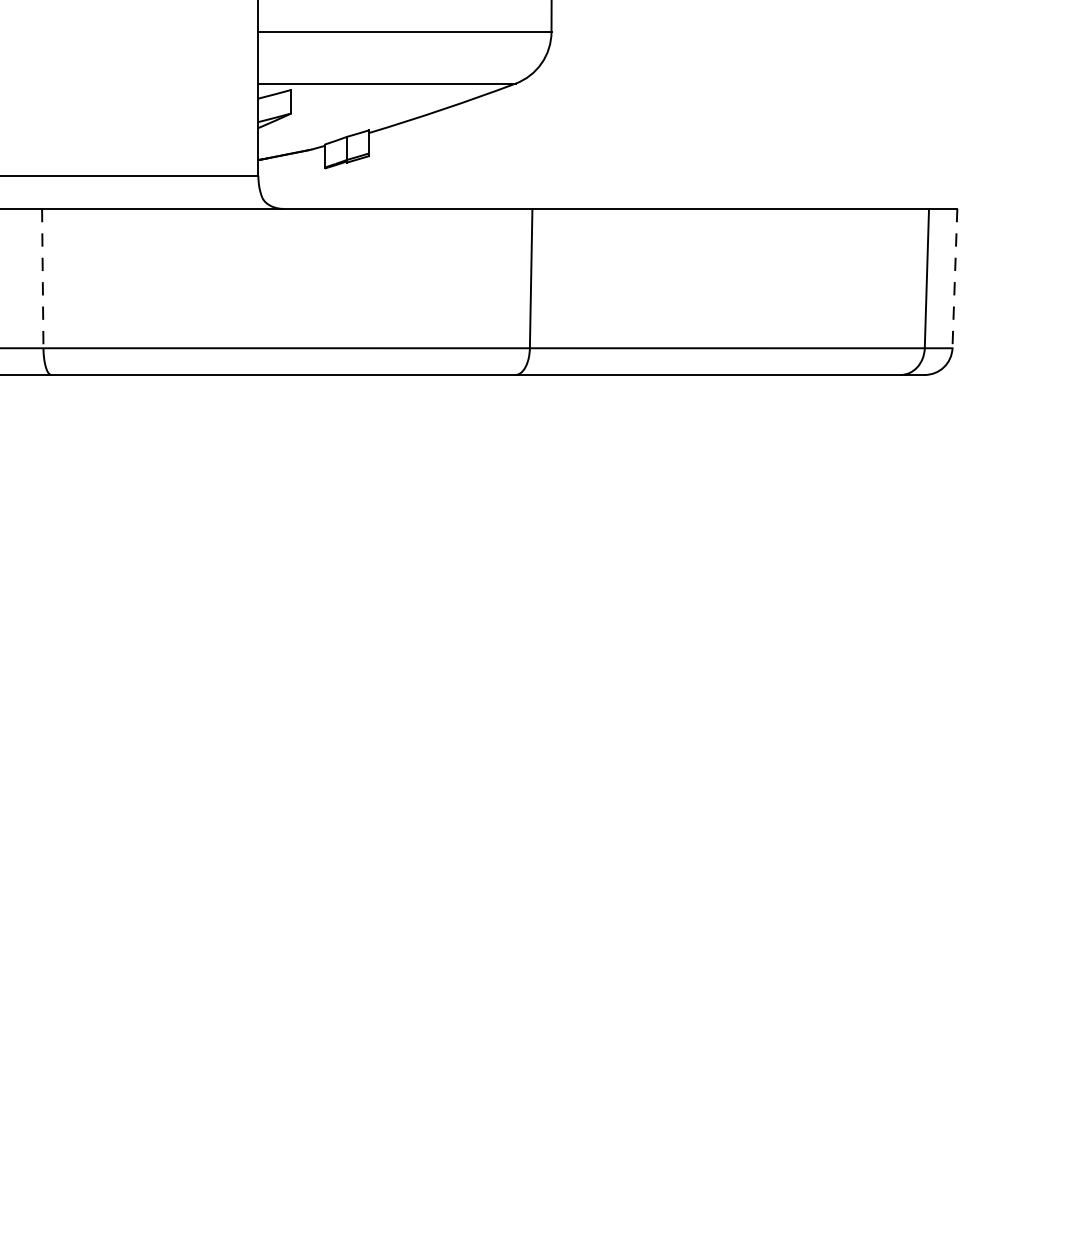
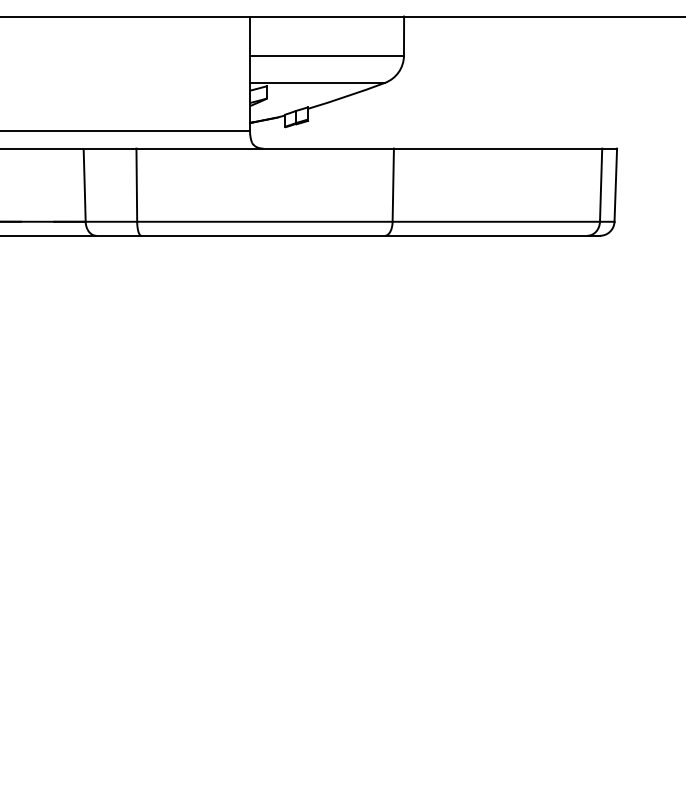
line: (42, 279) -> (136, 185), dashed -> solid
line: (954, 279) -> (615, 185), dashed -> solid

